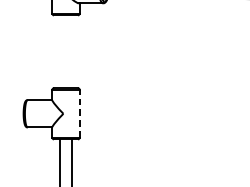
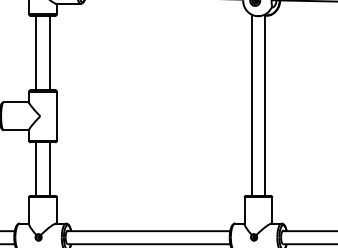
line: (59, 51) -> (36, 52), added
line: (72, 51) -> (49, 52), added
line: (79, 113) -> (56, 115), dashed -> solid

